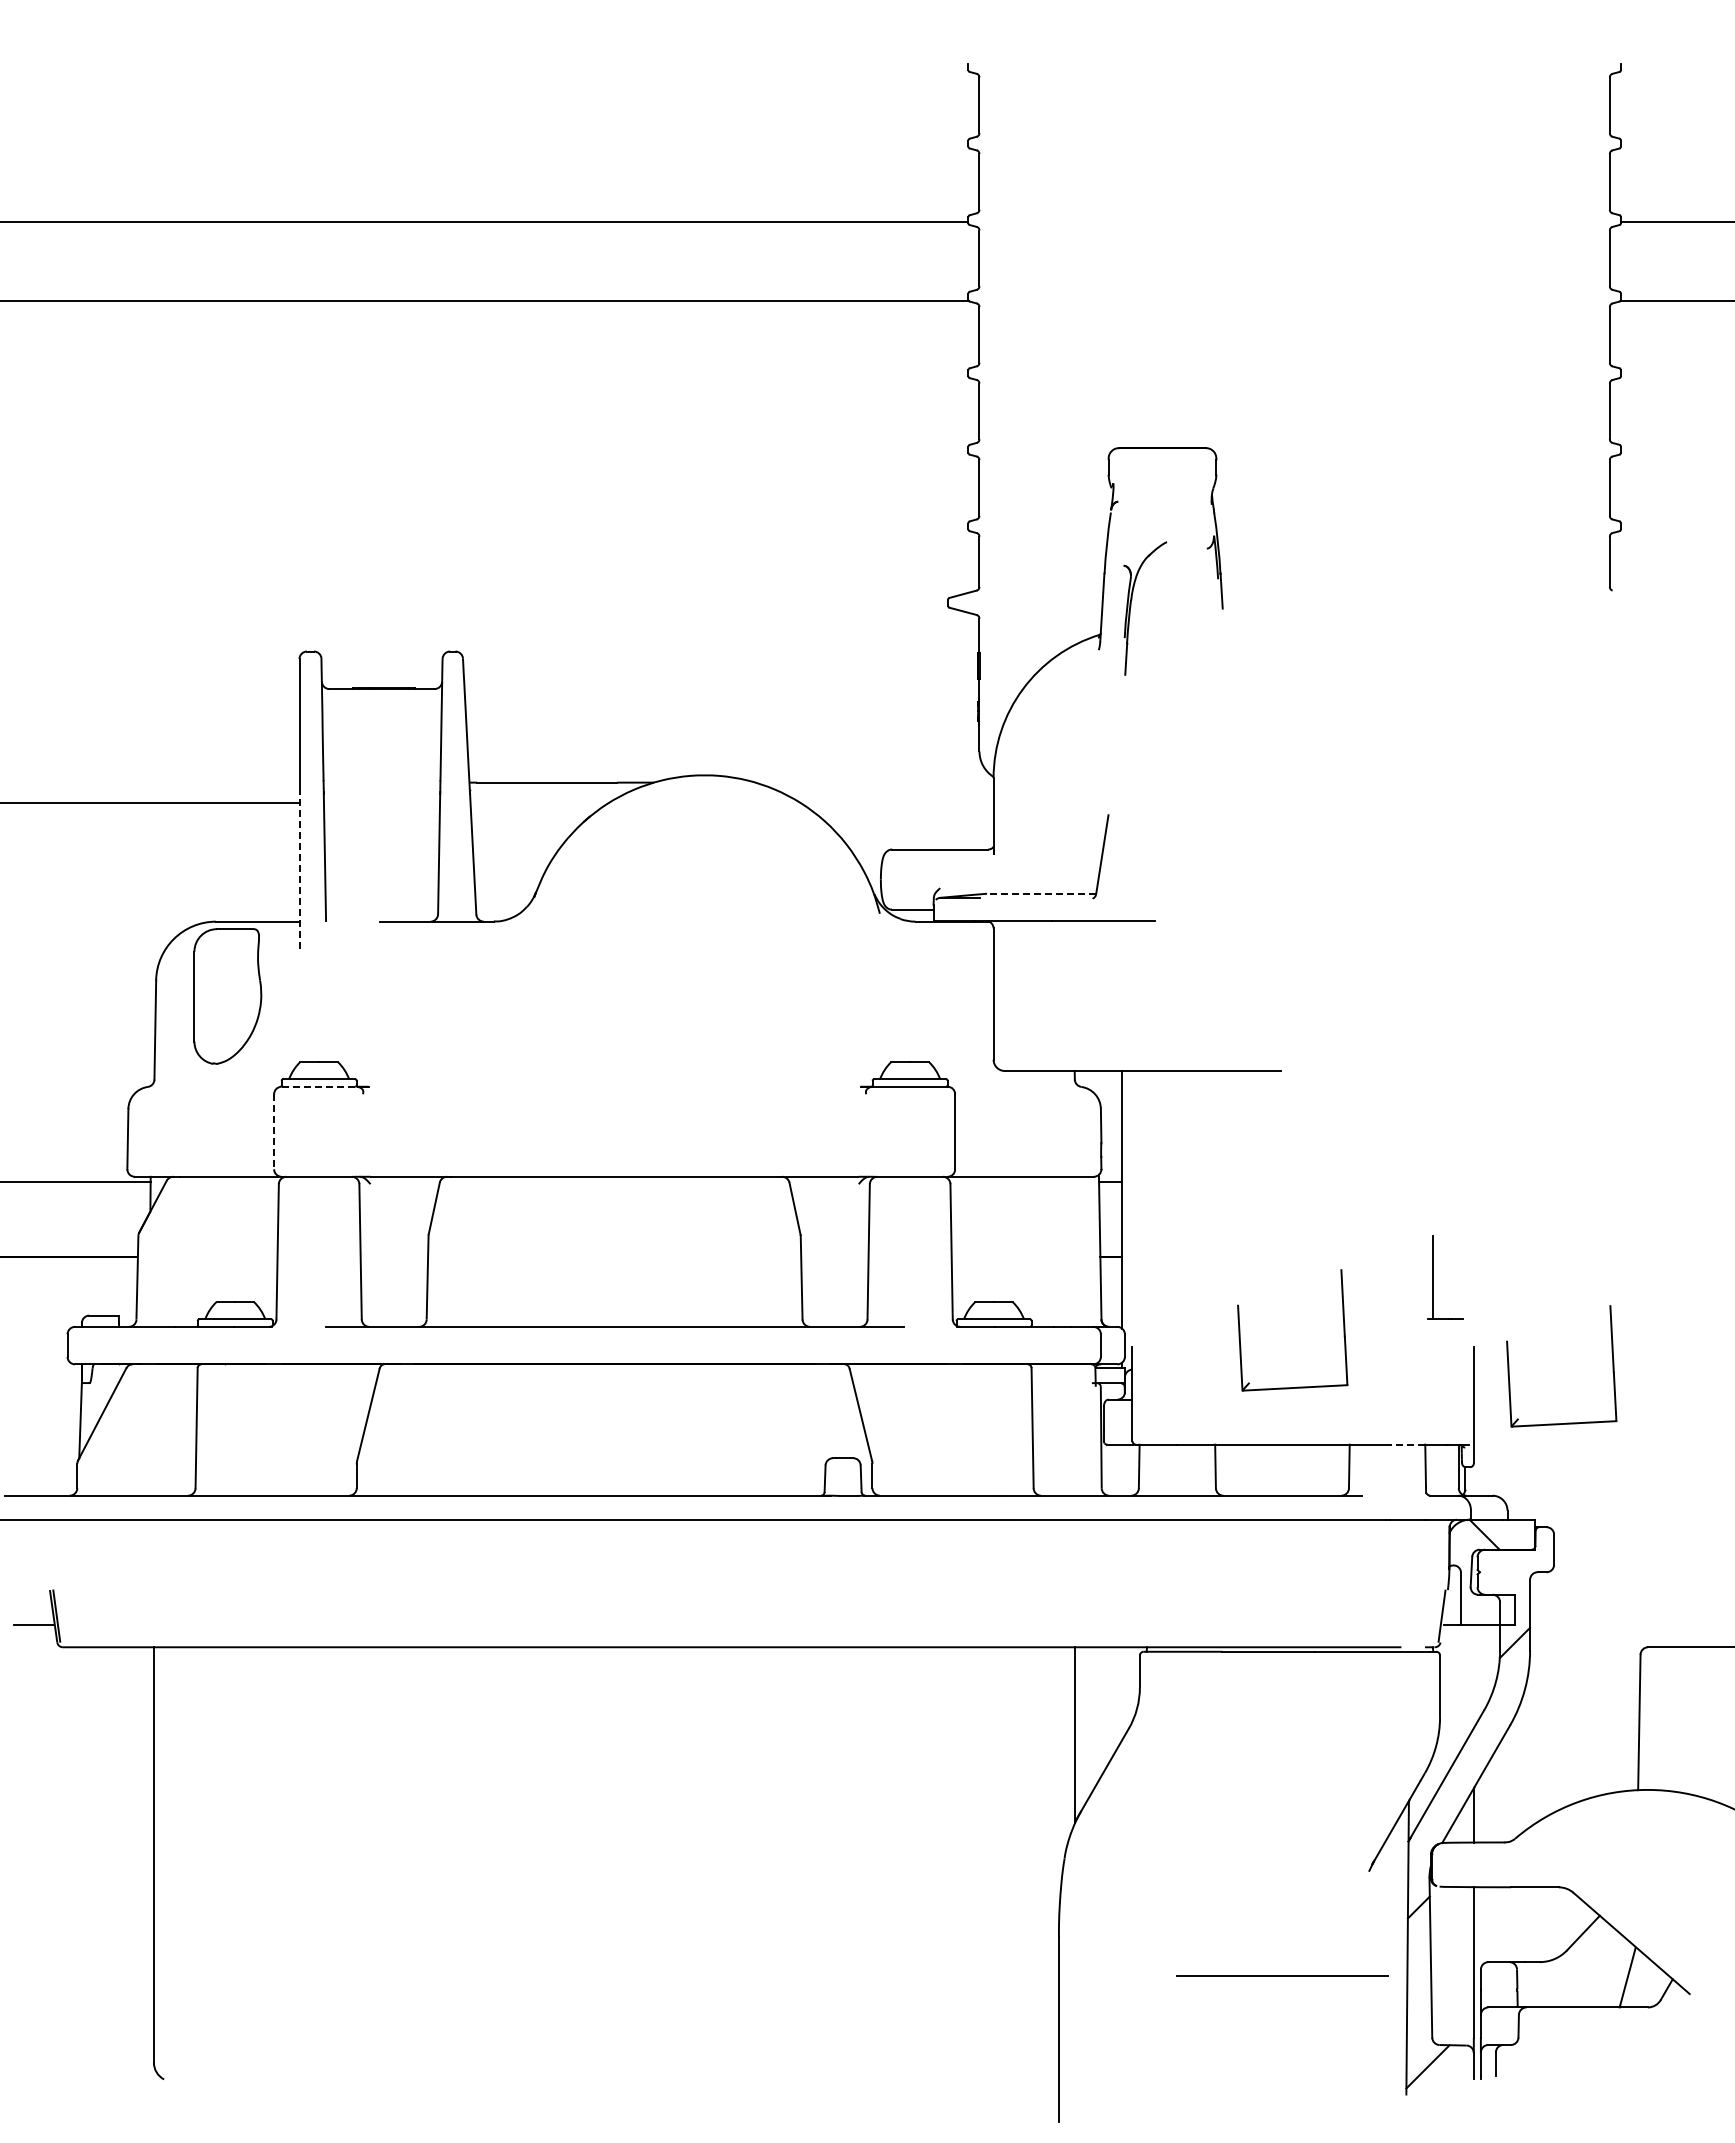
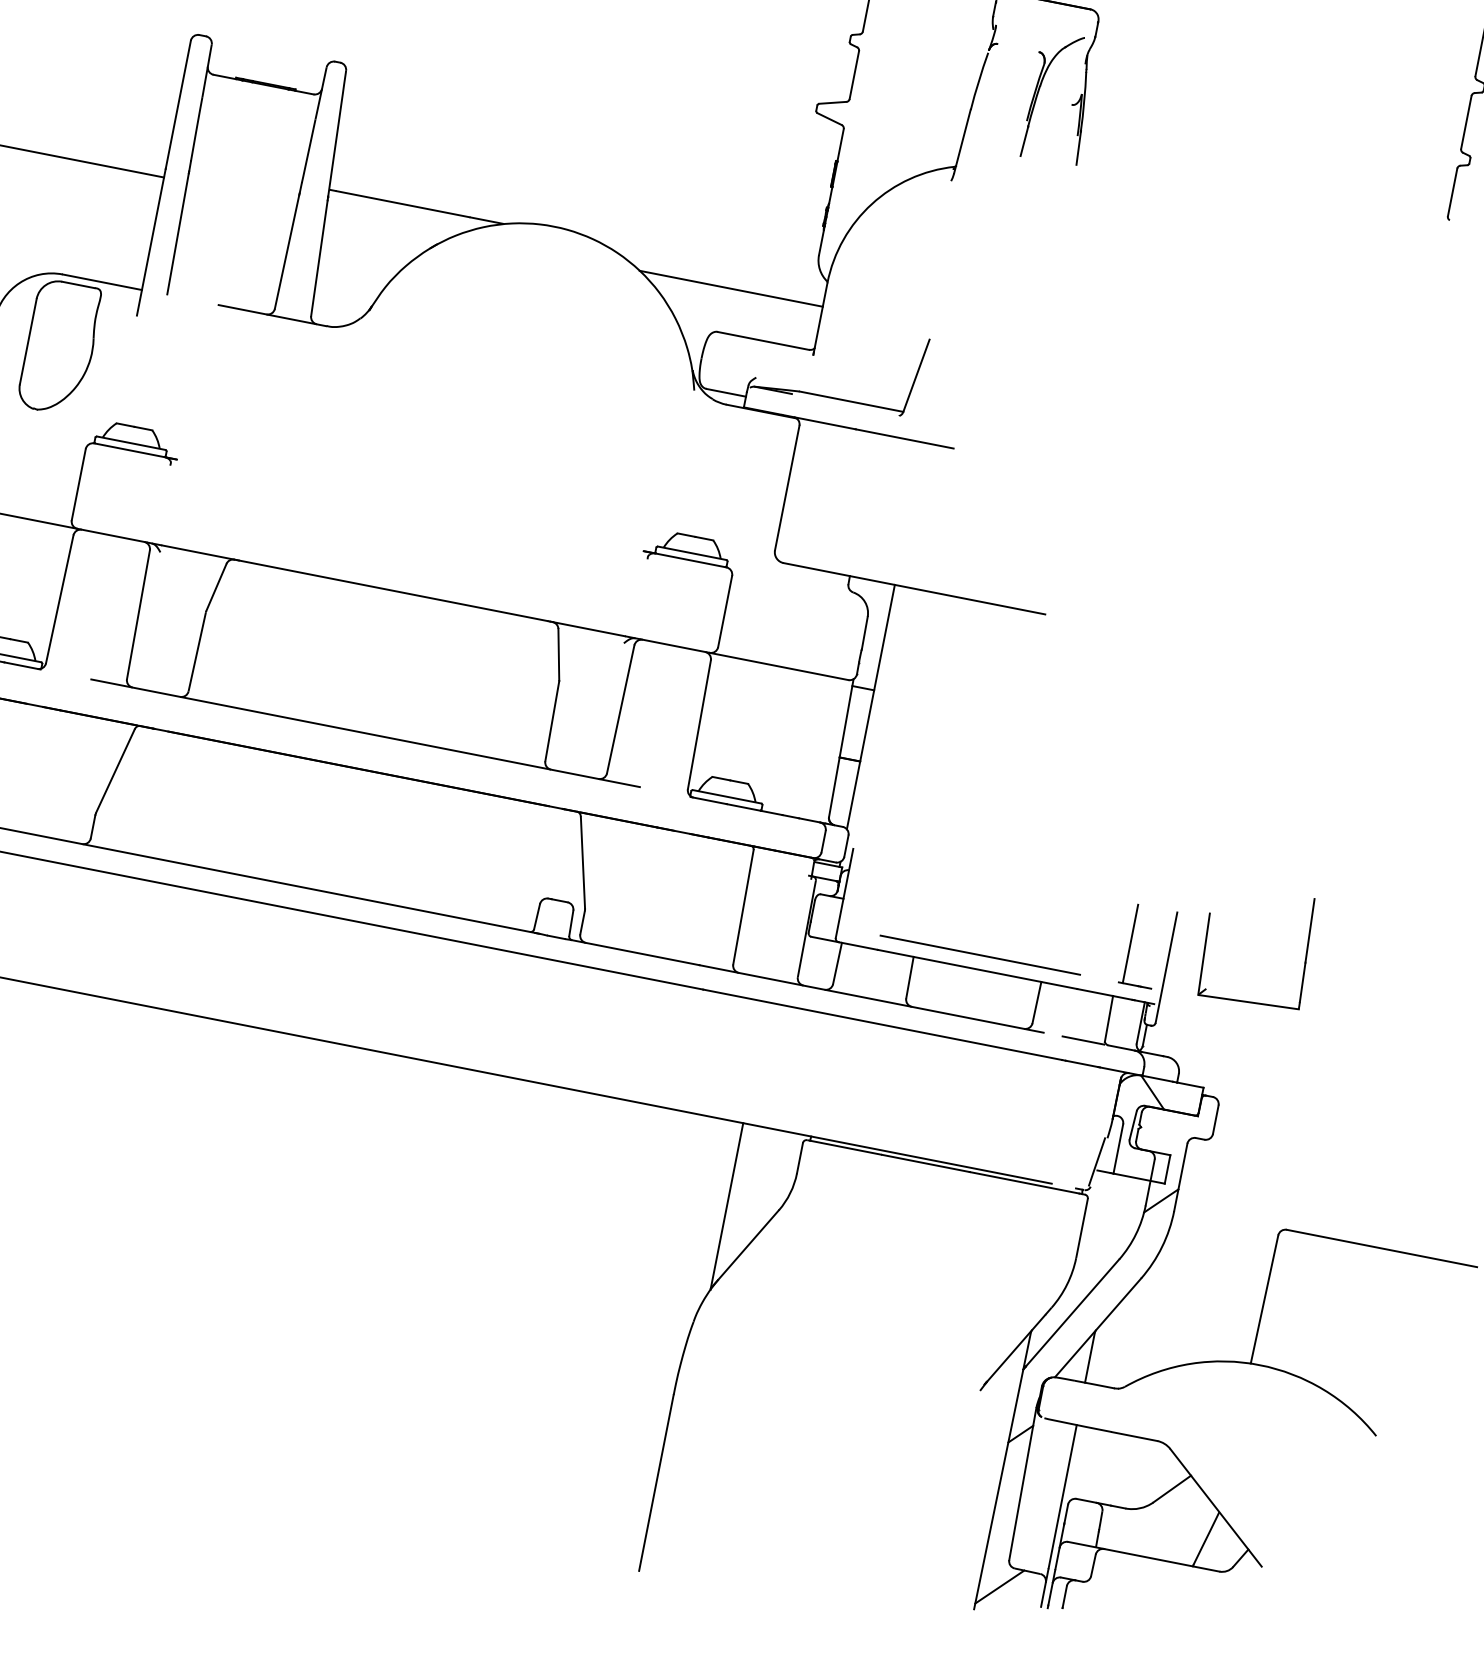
part: (1131, 607) -> (1039, 93), moved
line: (896, 803) -> (730, 289), added
line: (299, 870) -> (151, 241), dashed -> solid
line: (1041, 893) -> (851, 401), dashed -> solid
line: (319, 1086) -> (130, 450), dashed -> solid
line: (274, 1131) -> (79, 484), dashed -> solid
part: (1433, 1277) -> (1131, 944), moved
part: (1343, 1330) -> (1056, 872), removed
line: (1406, 1444) -> (1095, 992), dashed -> solid
line: (1403, 1495) -> (1082, 1040), added
line: (1282, 1975) -> (980, 955), moved

